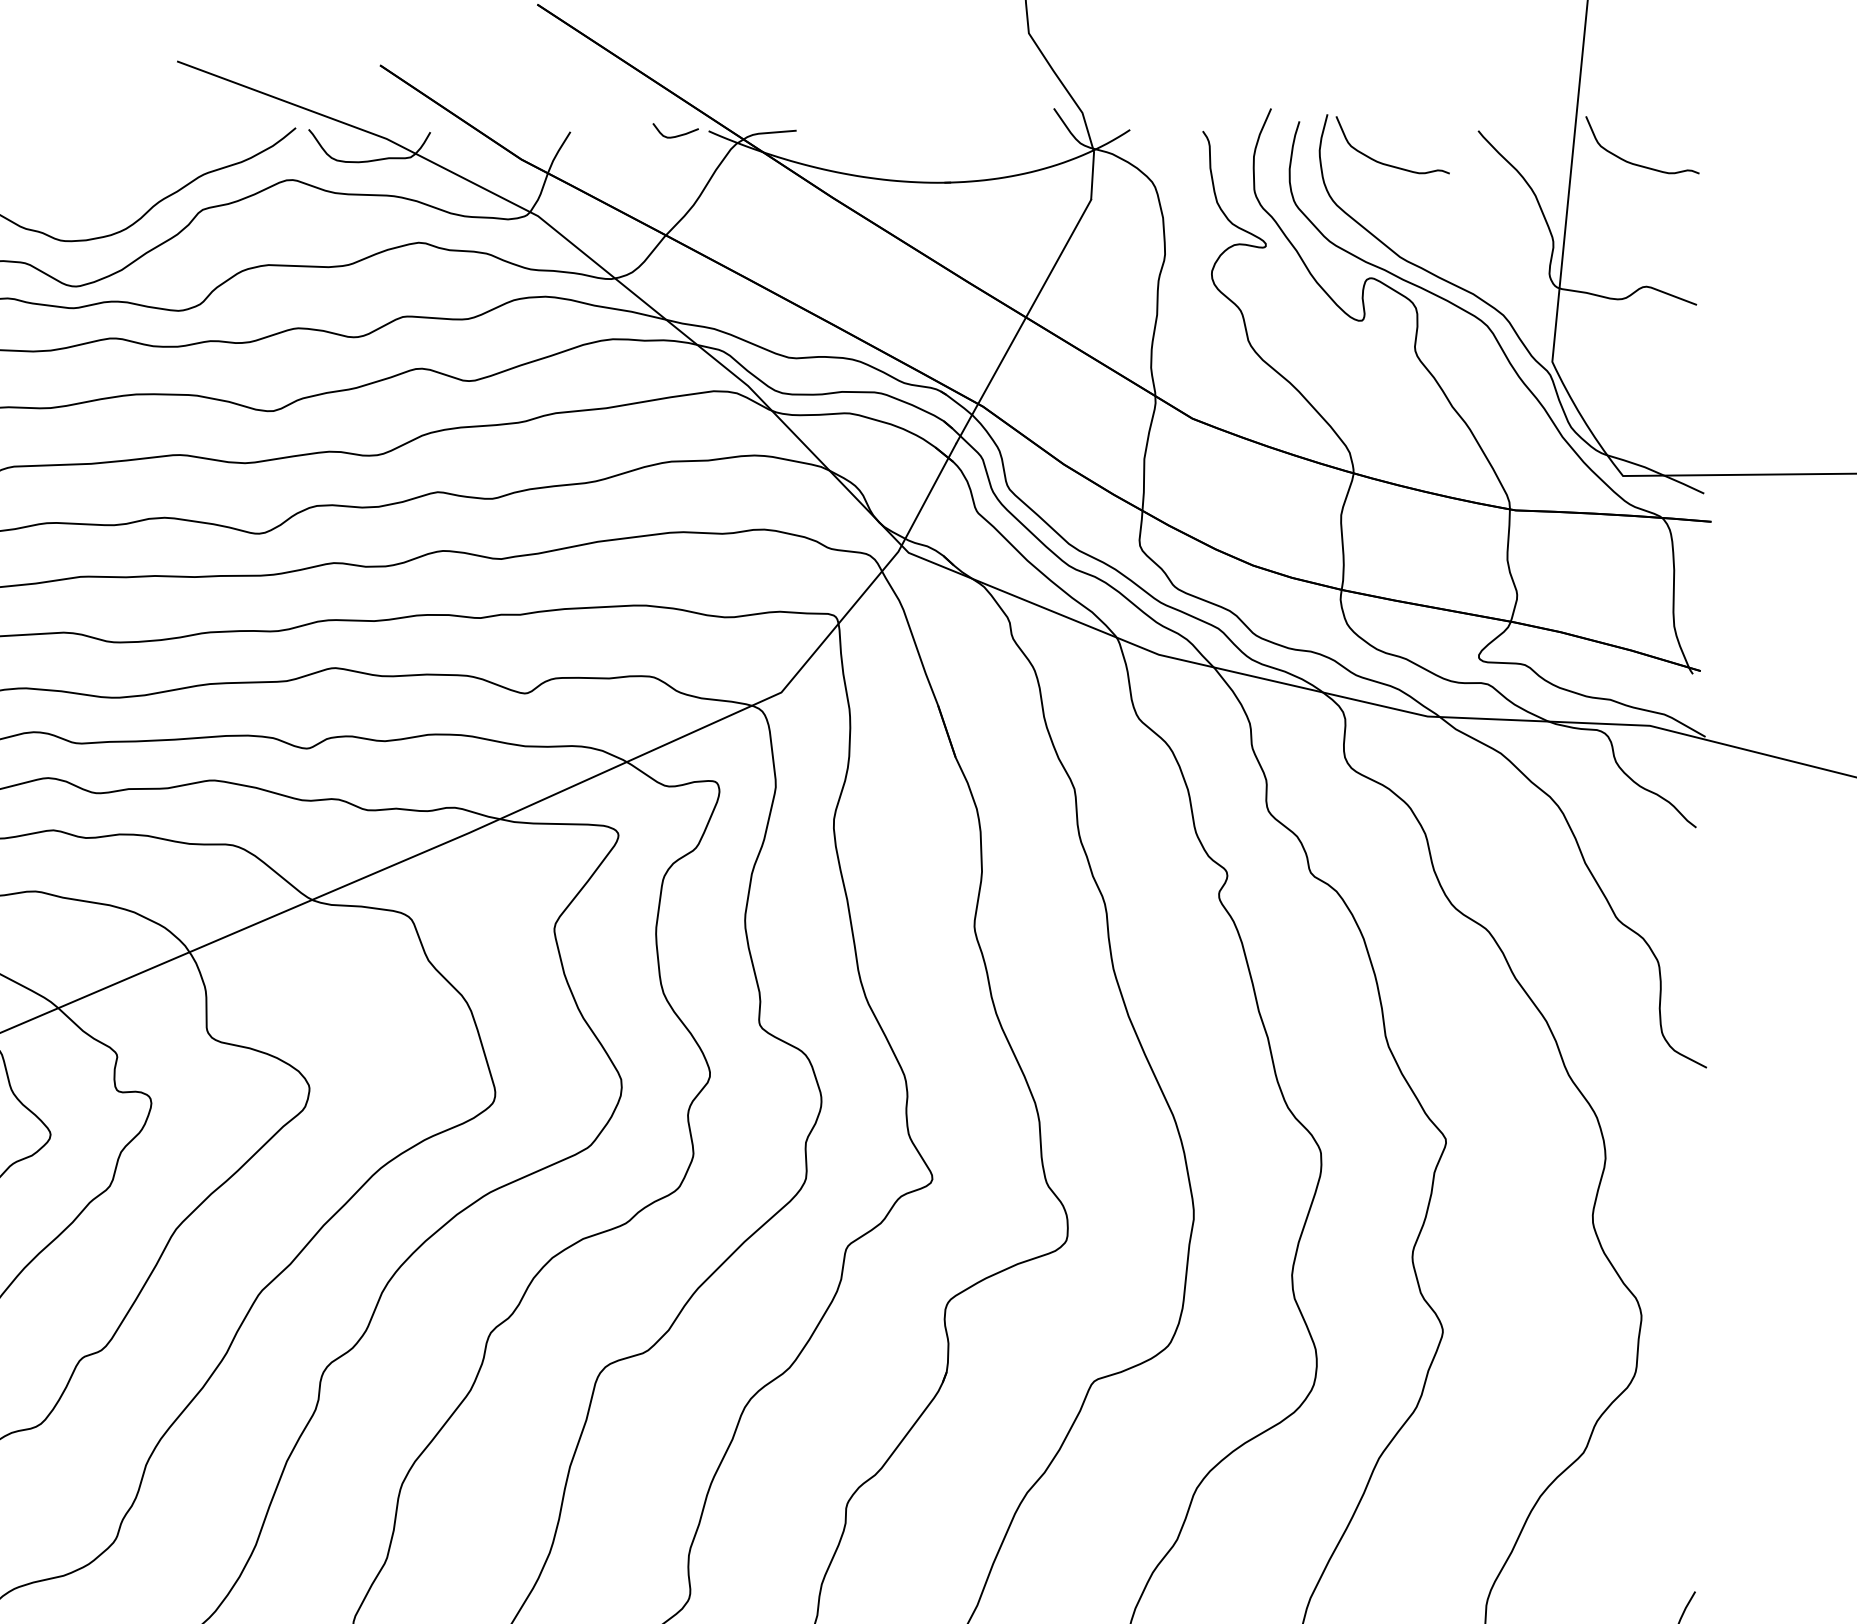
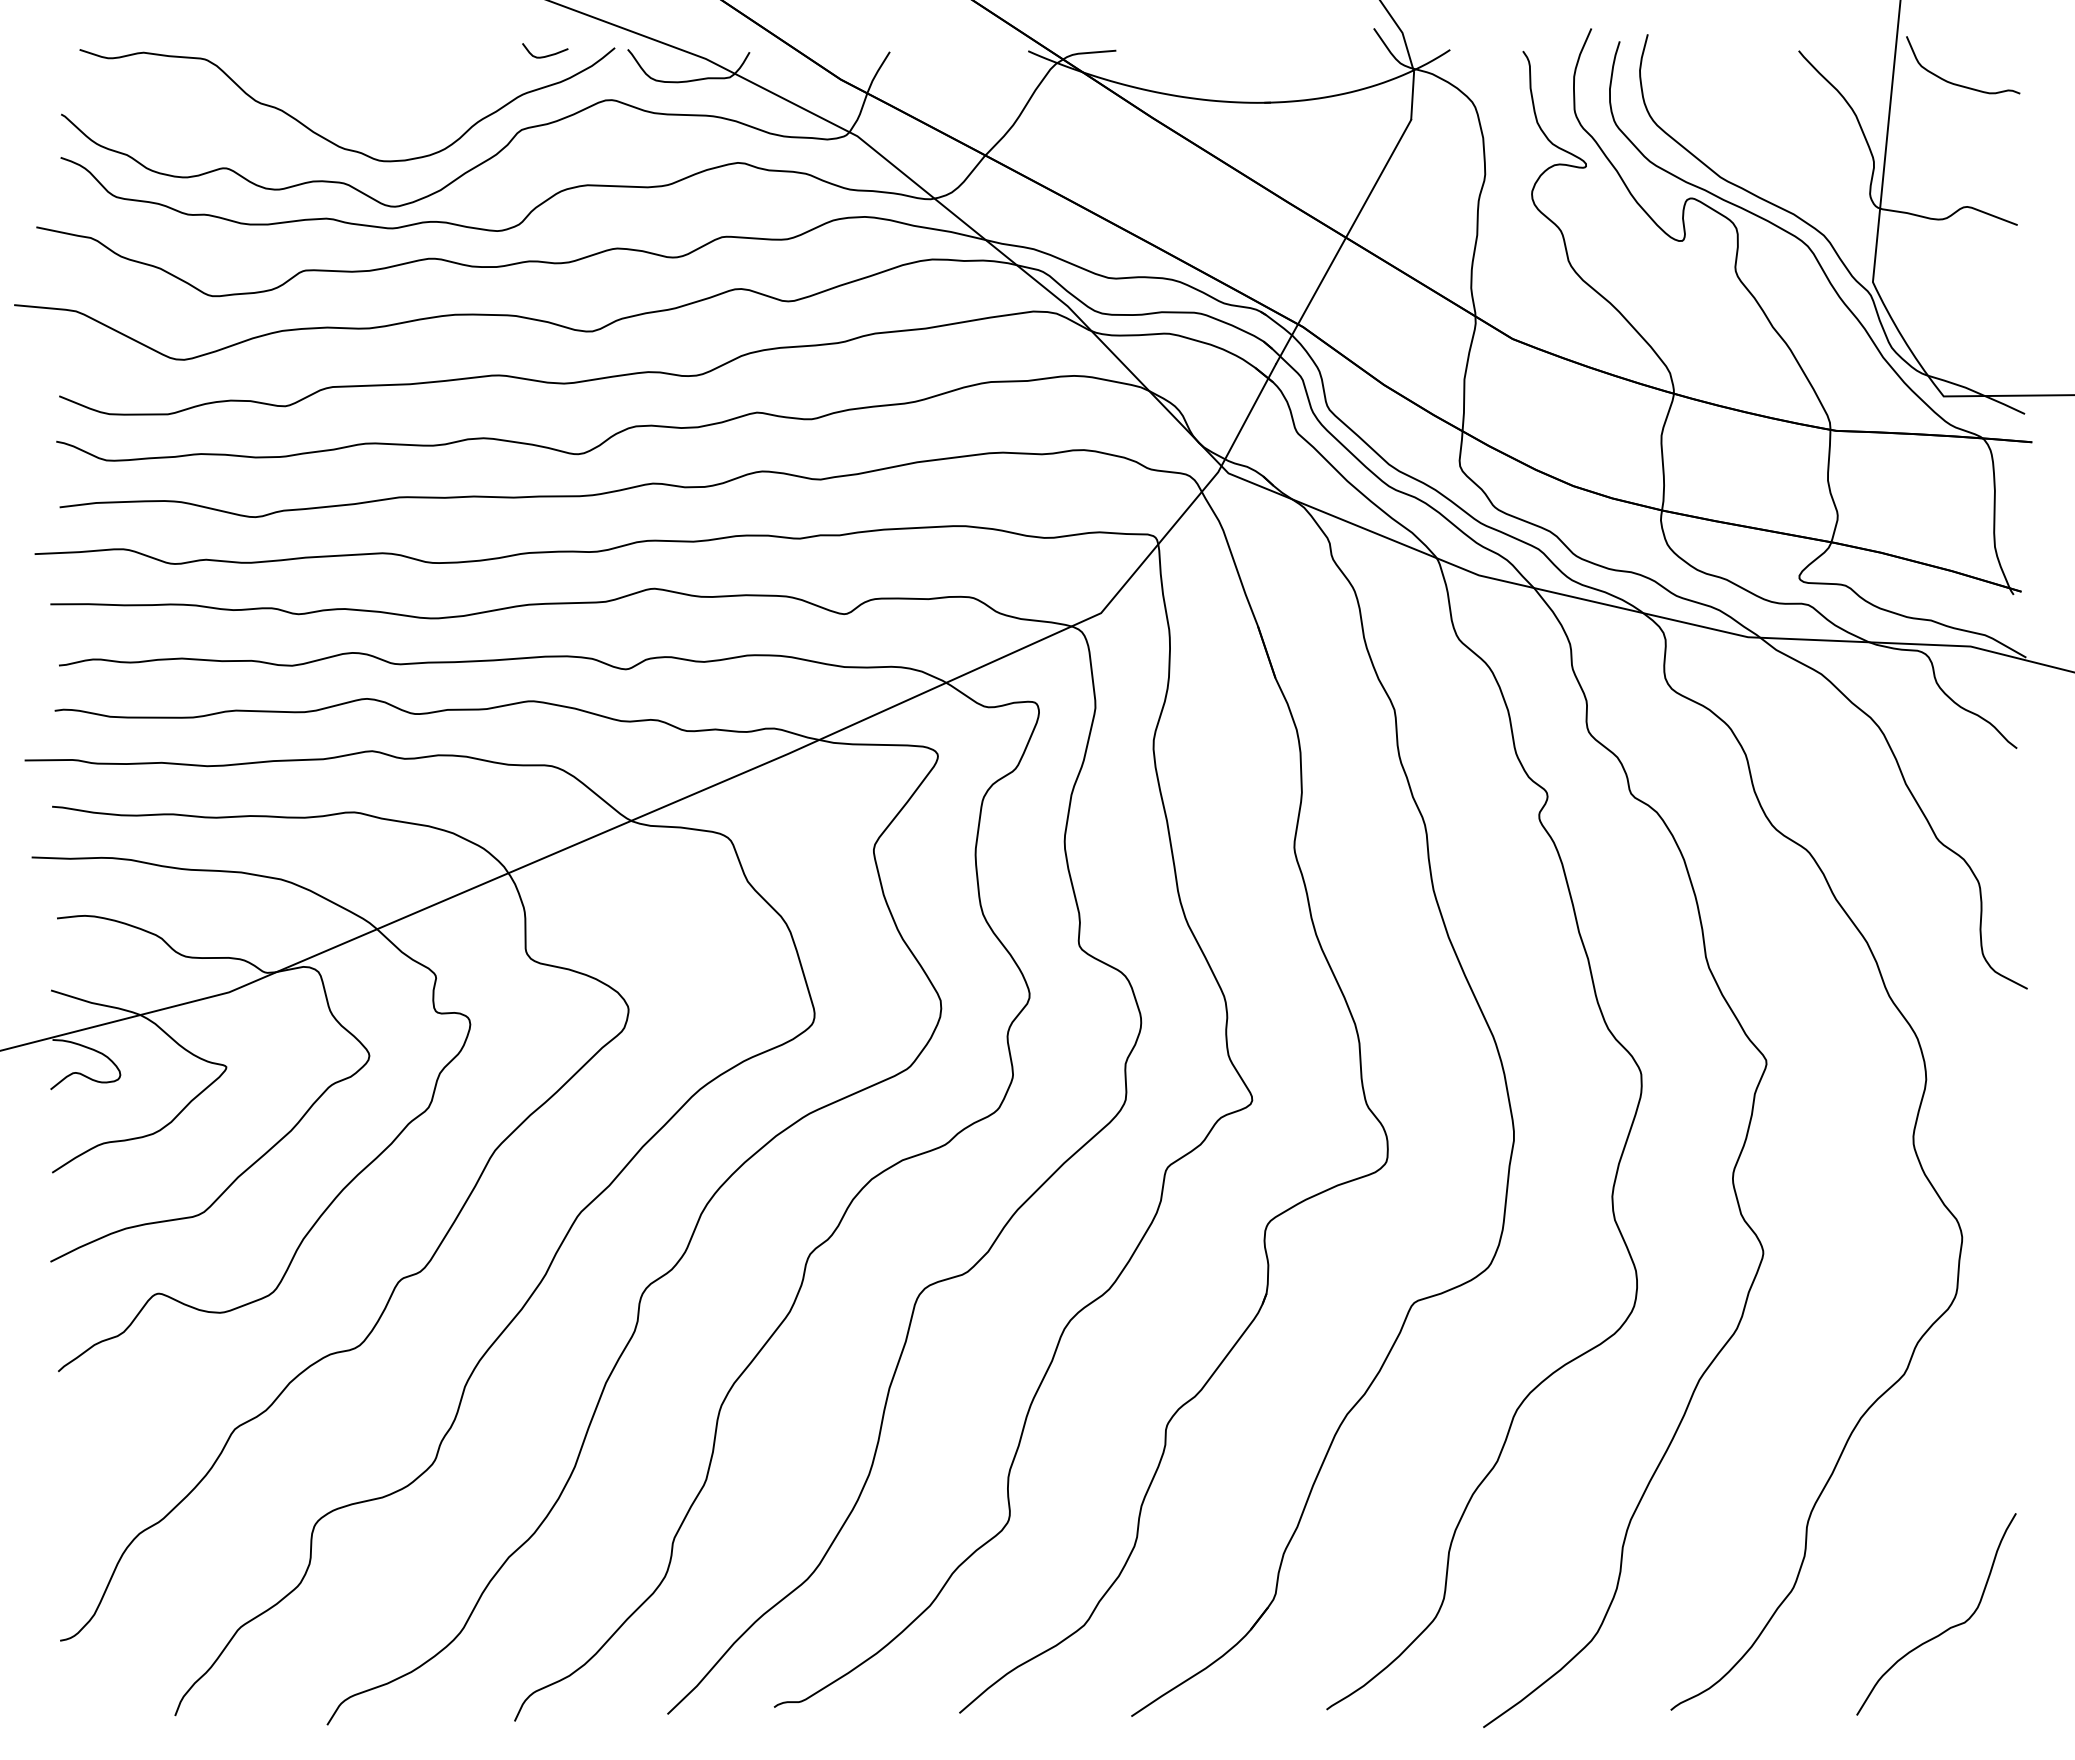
curve: (675, 135) -> (545, 55), moved
curve: (1386, 163) -> (1706, 83), removed

